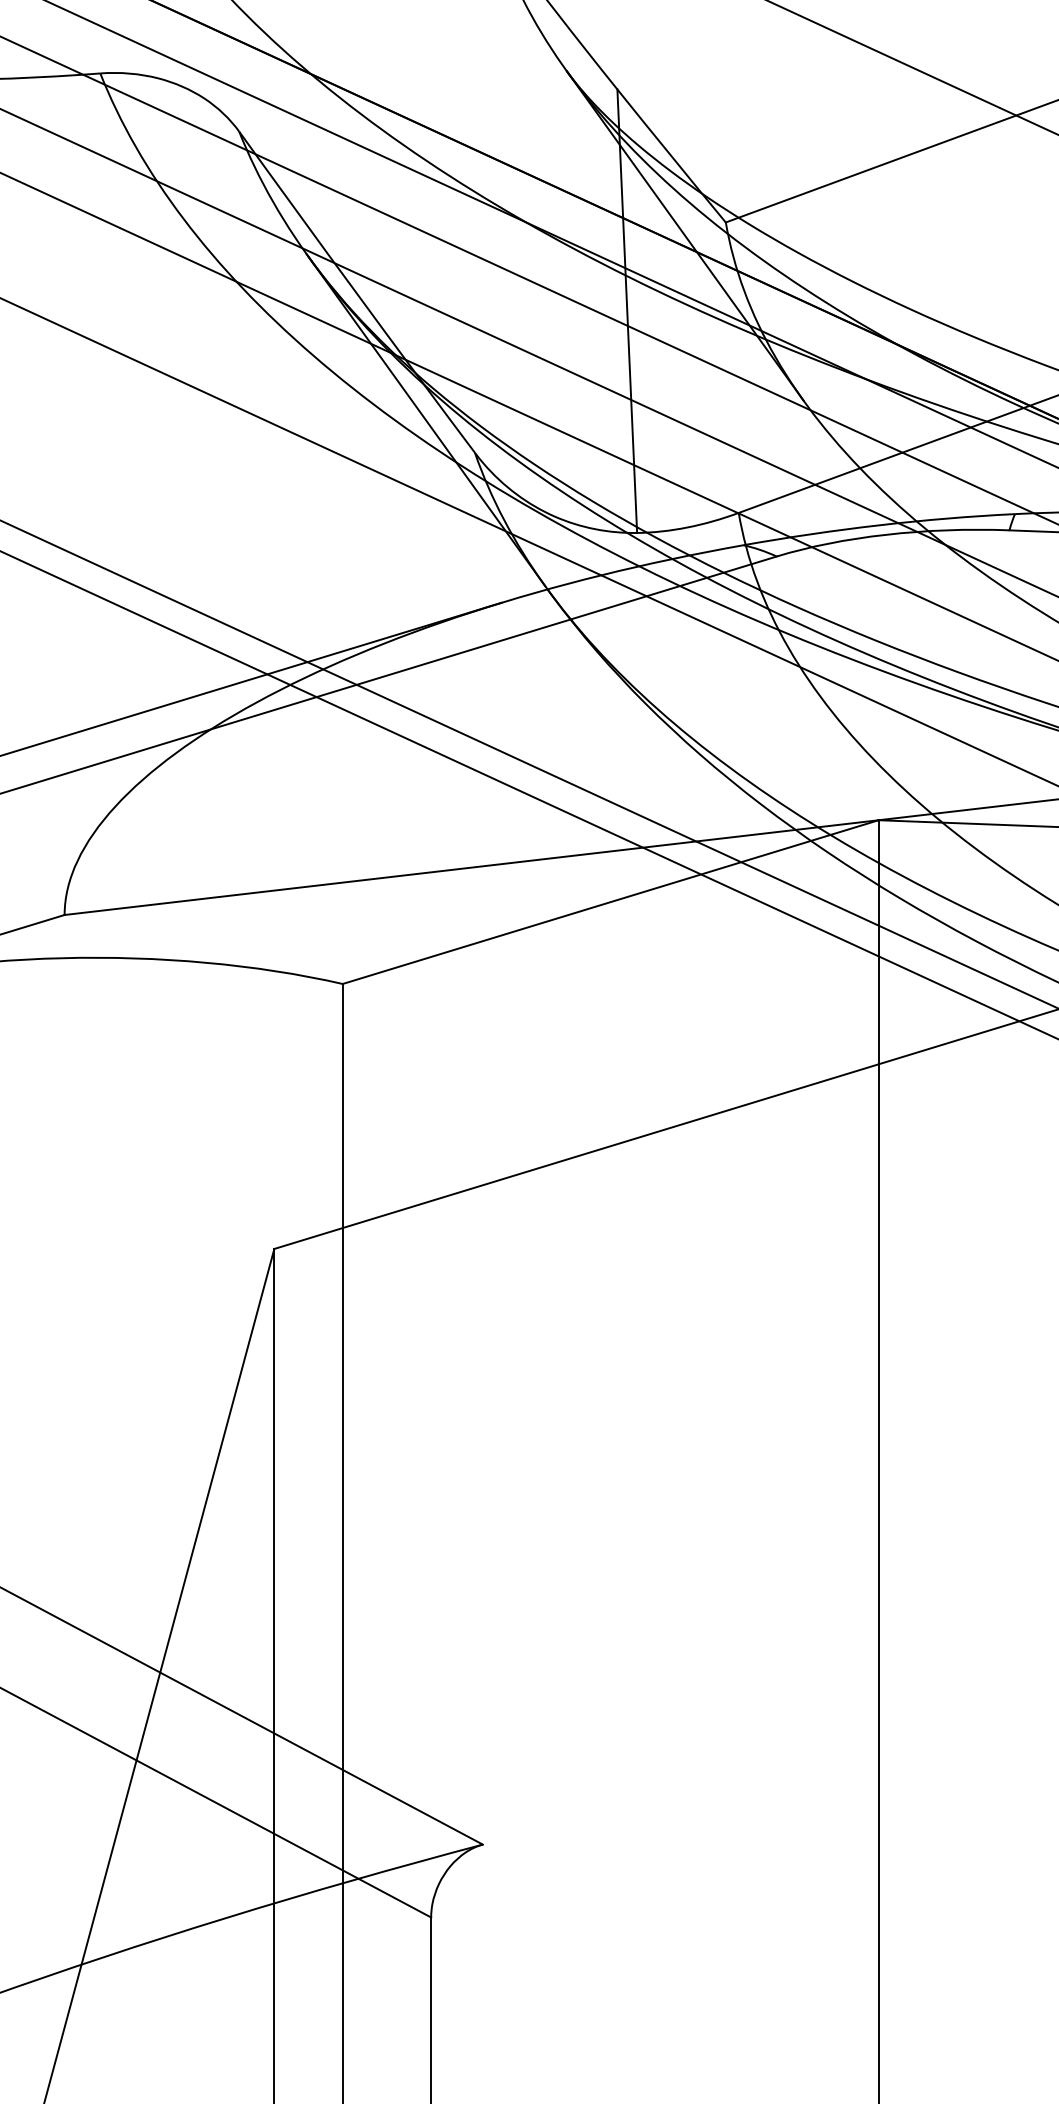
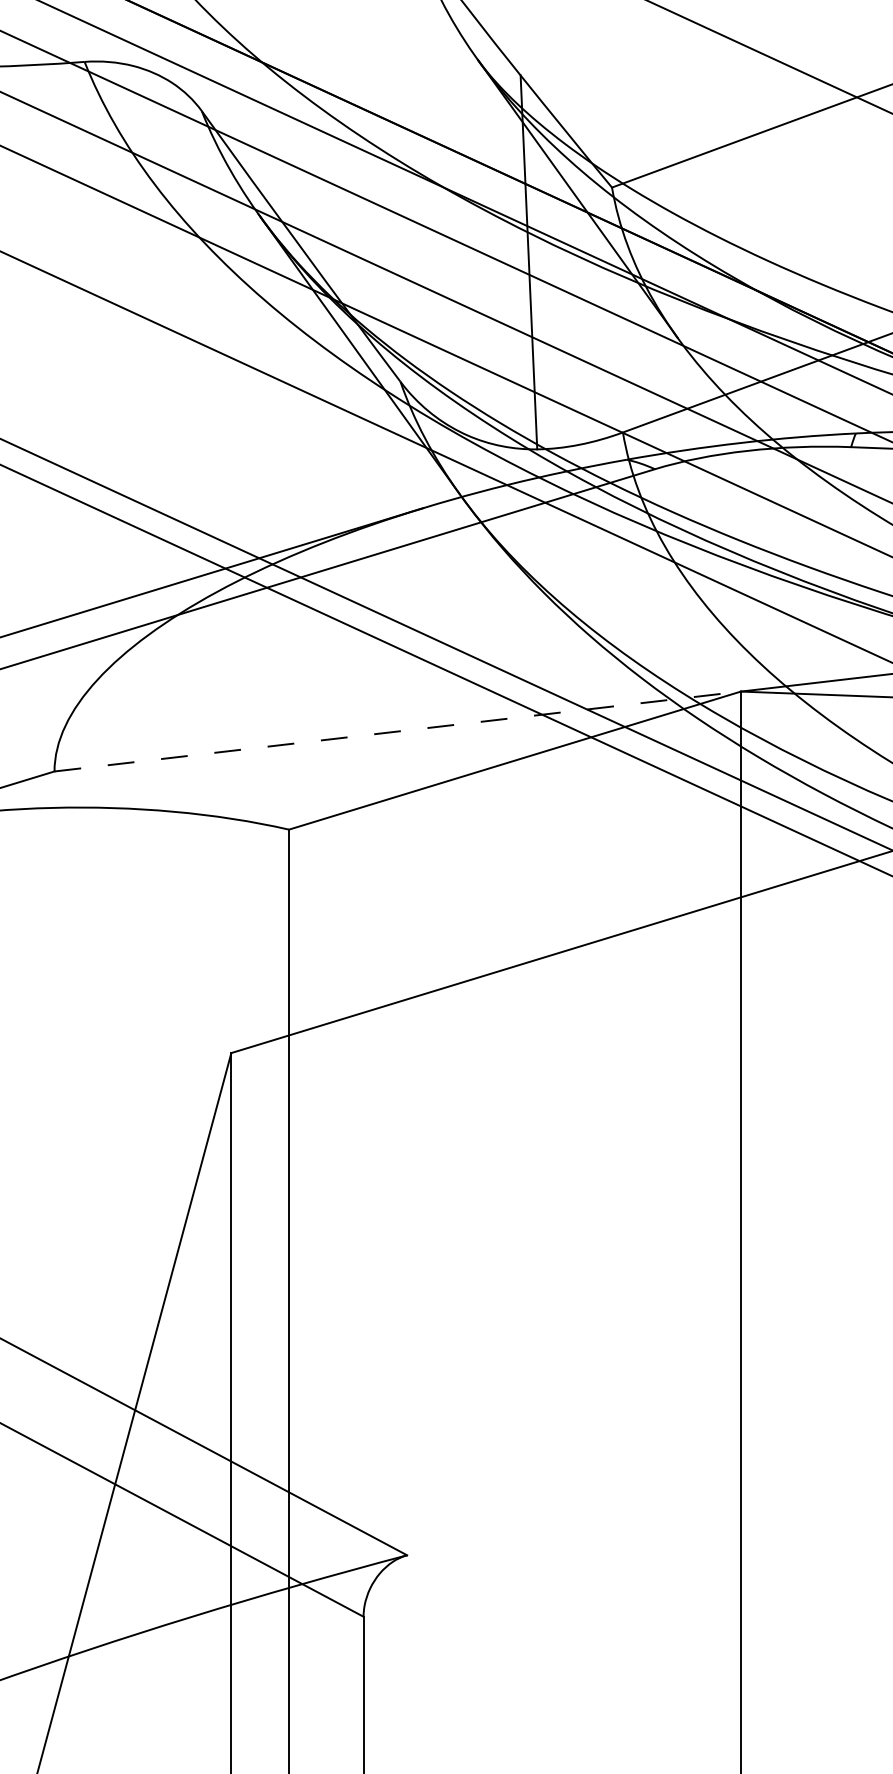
line: (471, 867) -> (397, 731), solid -> dashed

